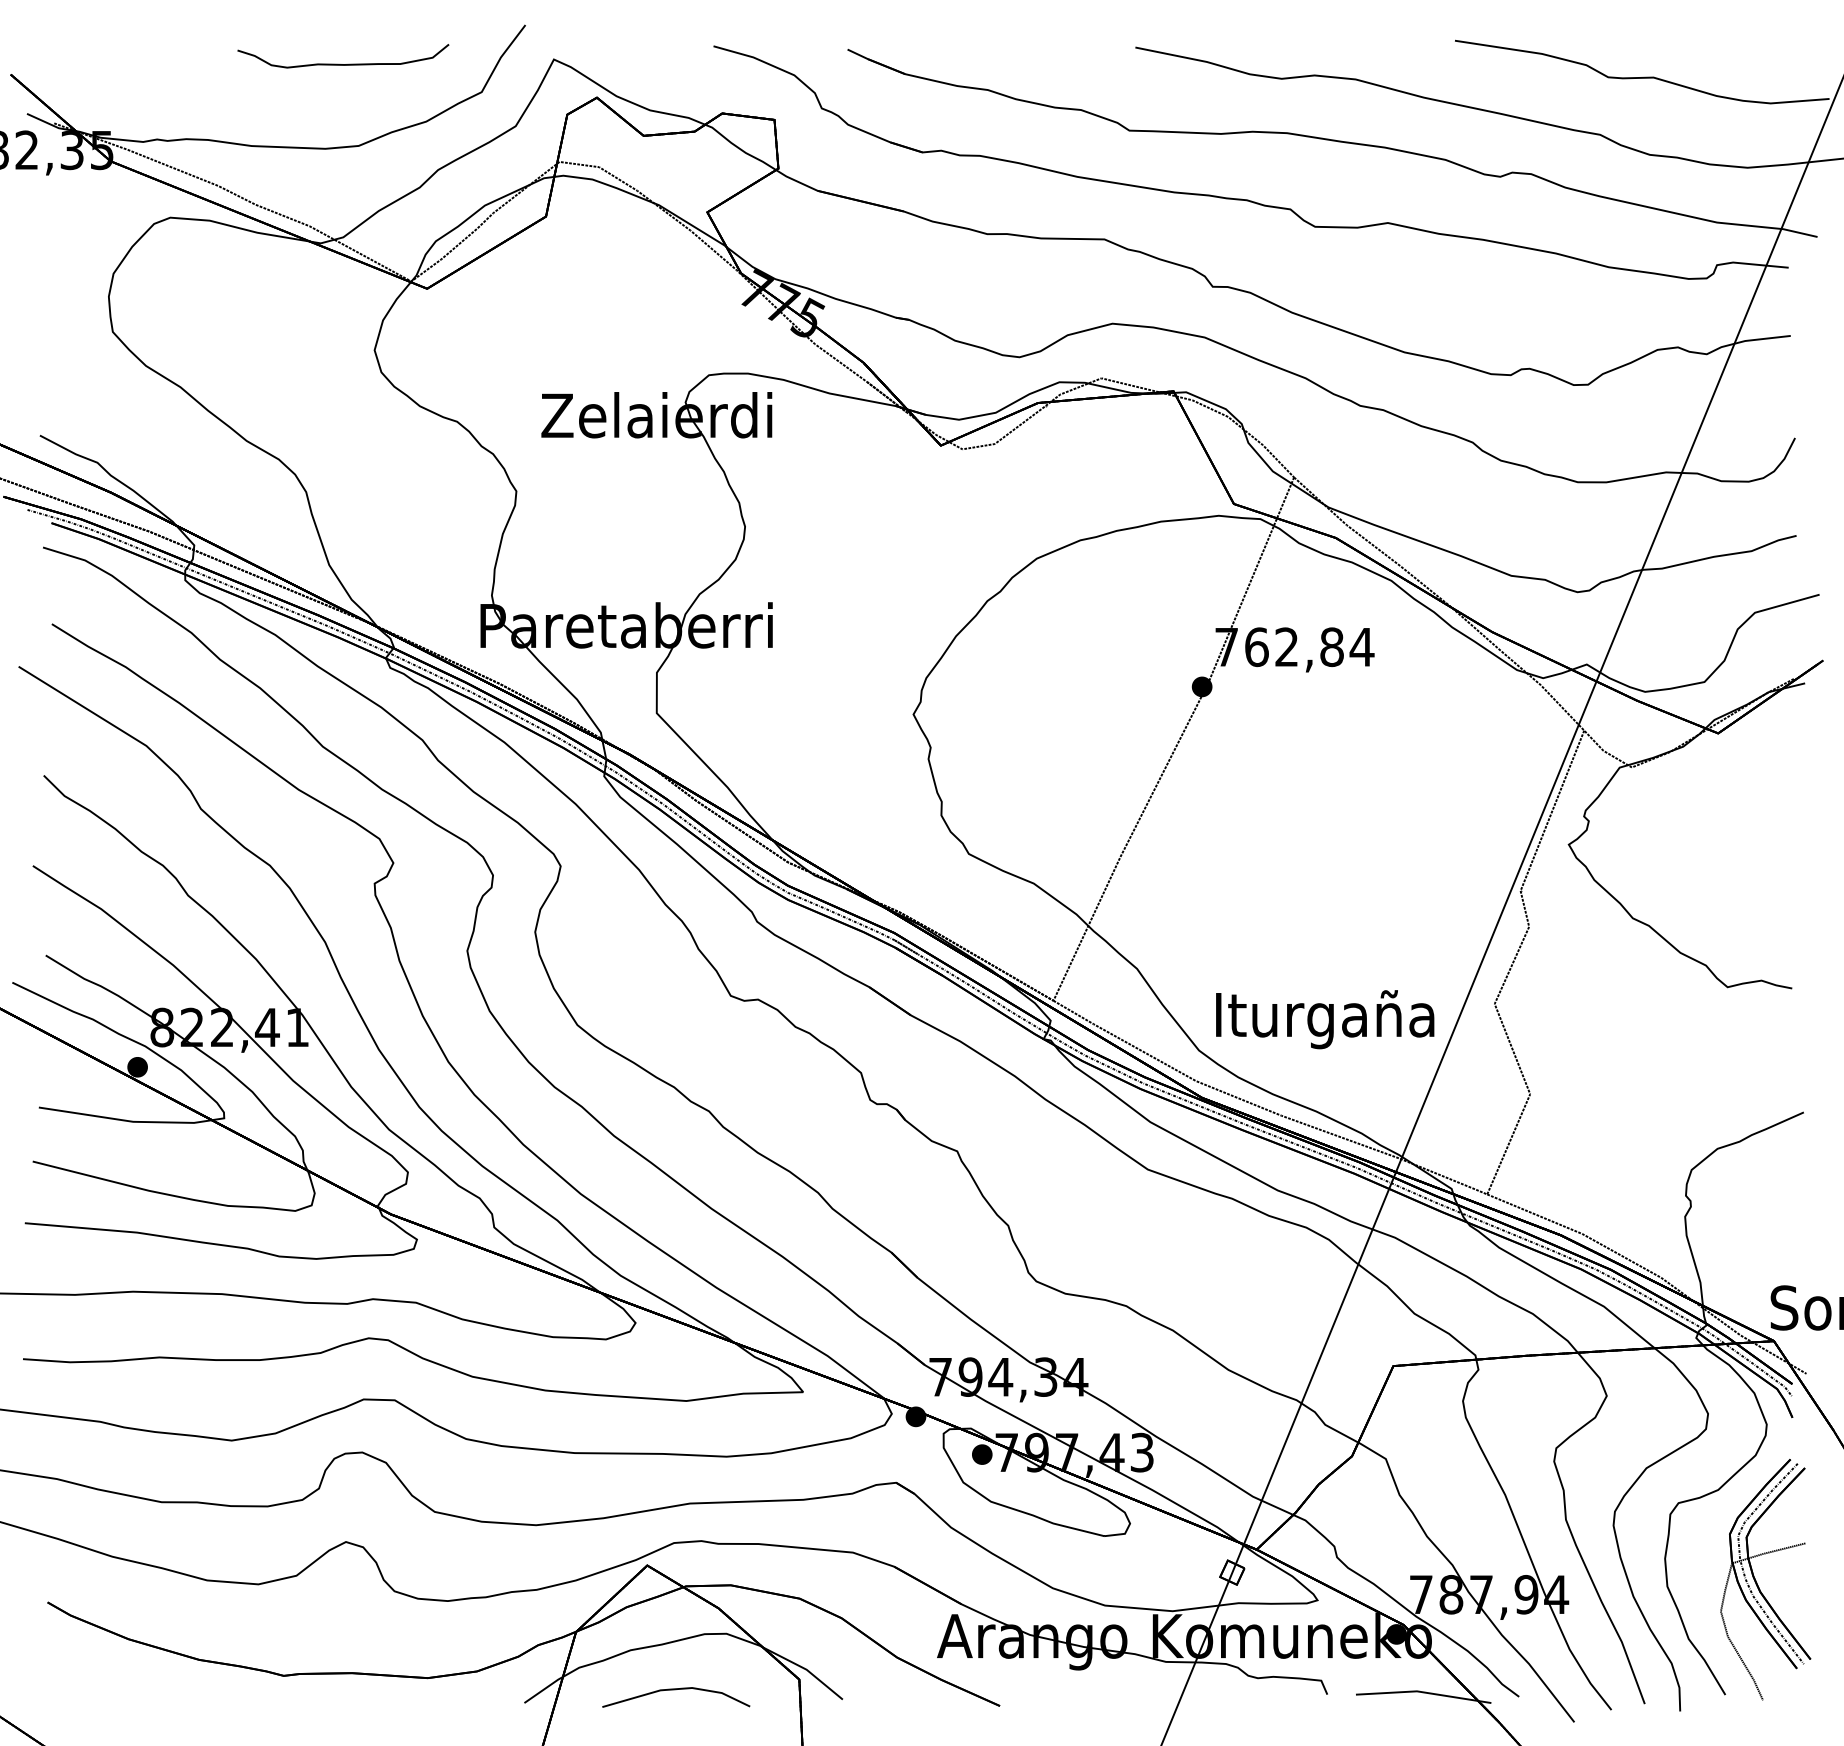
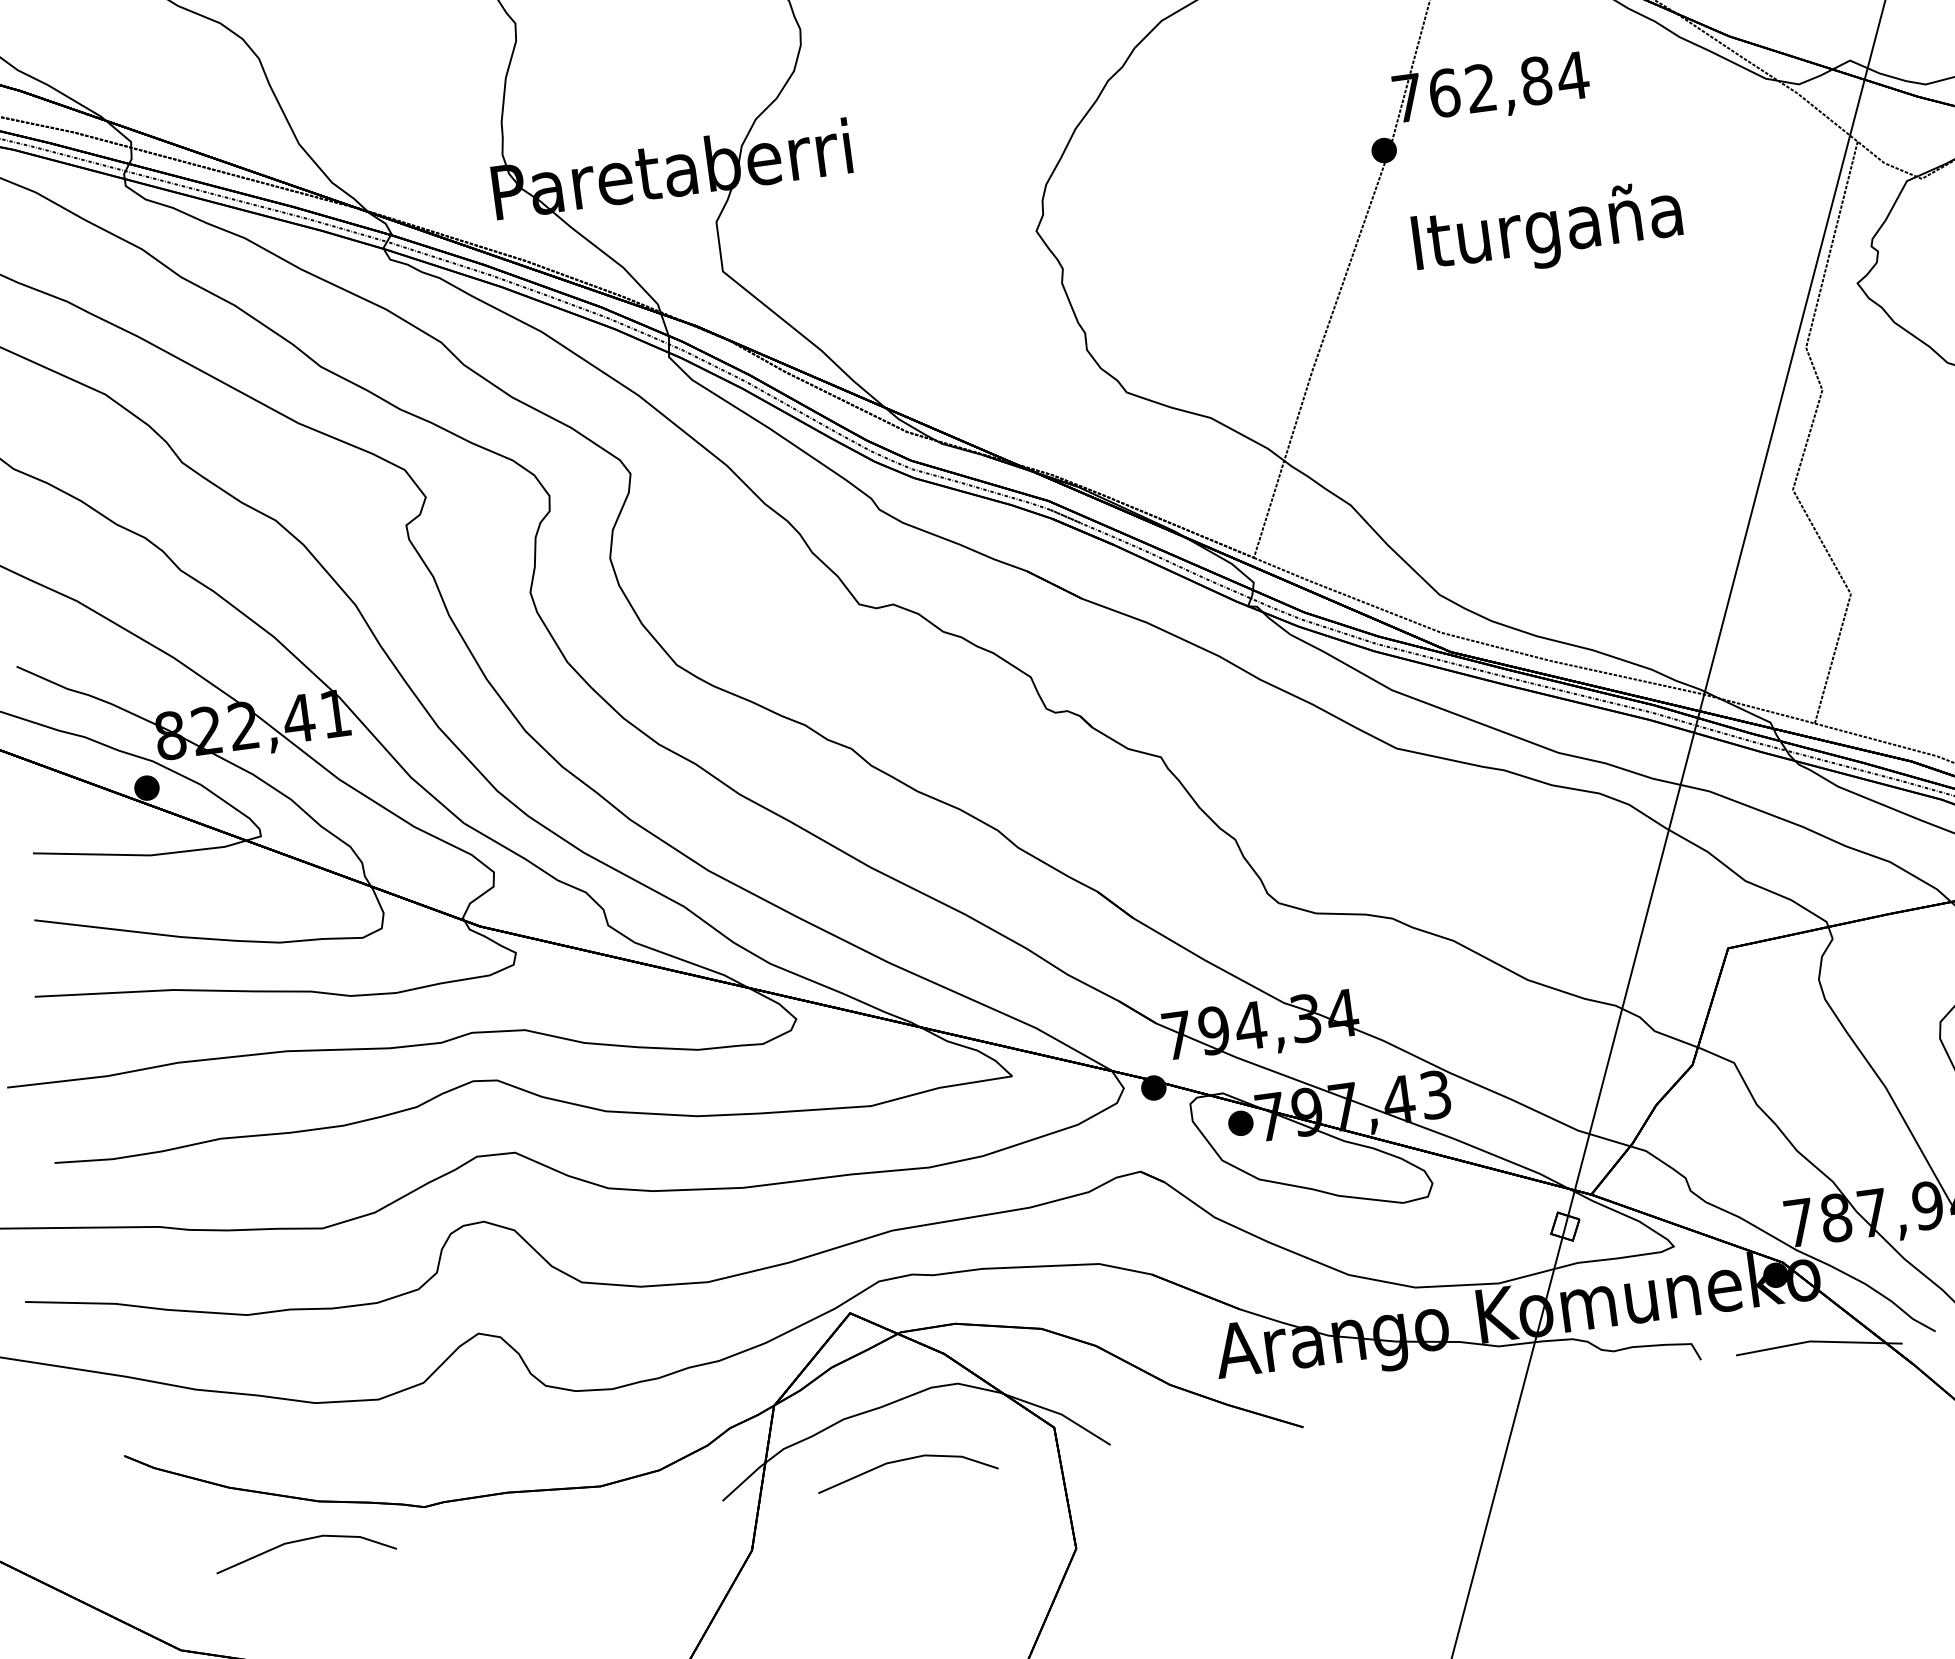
text: (1325, 1019) -> (1548, 231), moved
line: (183, 1690) -> (304, 1541), added

